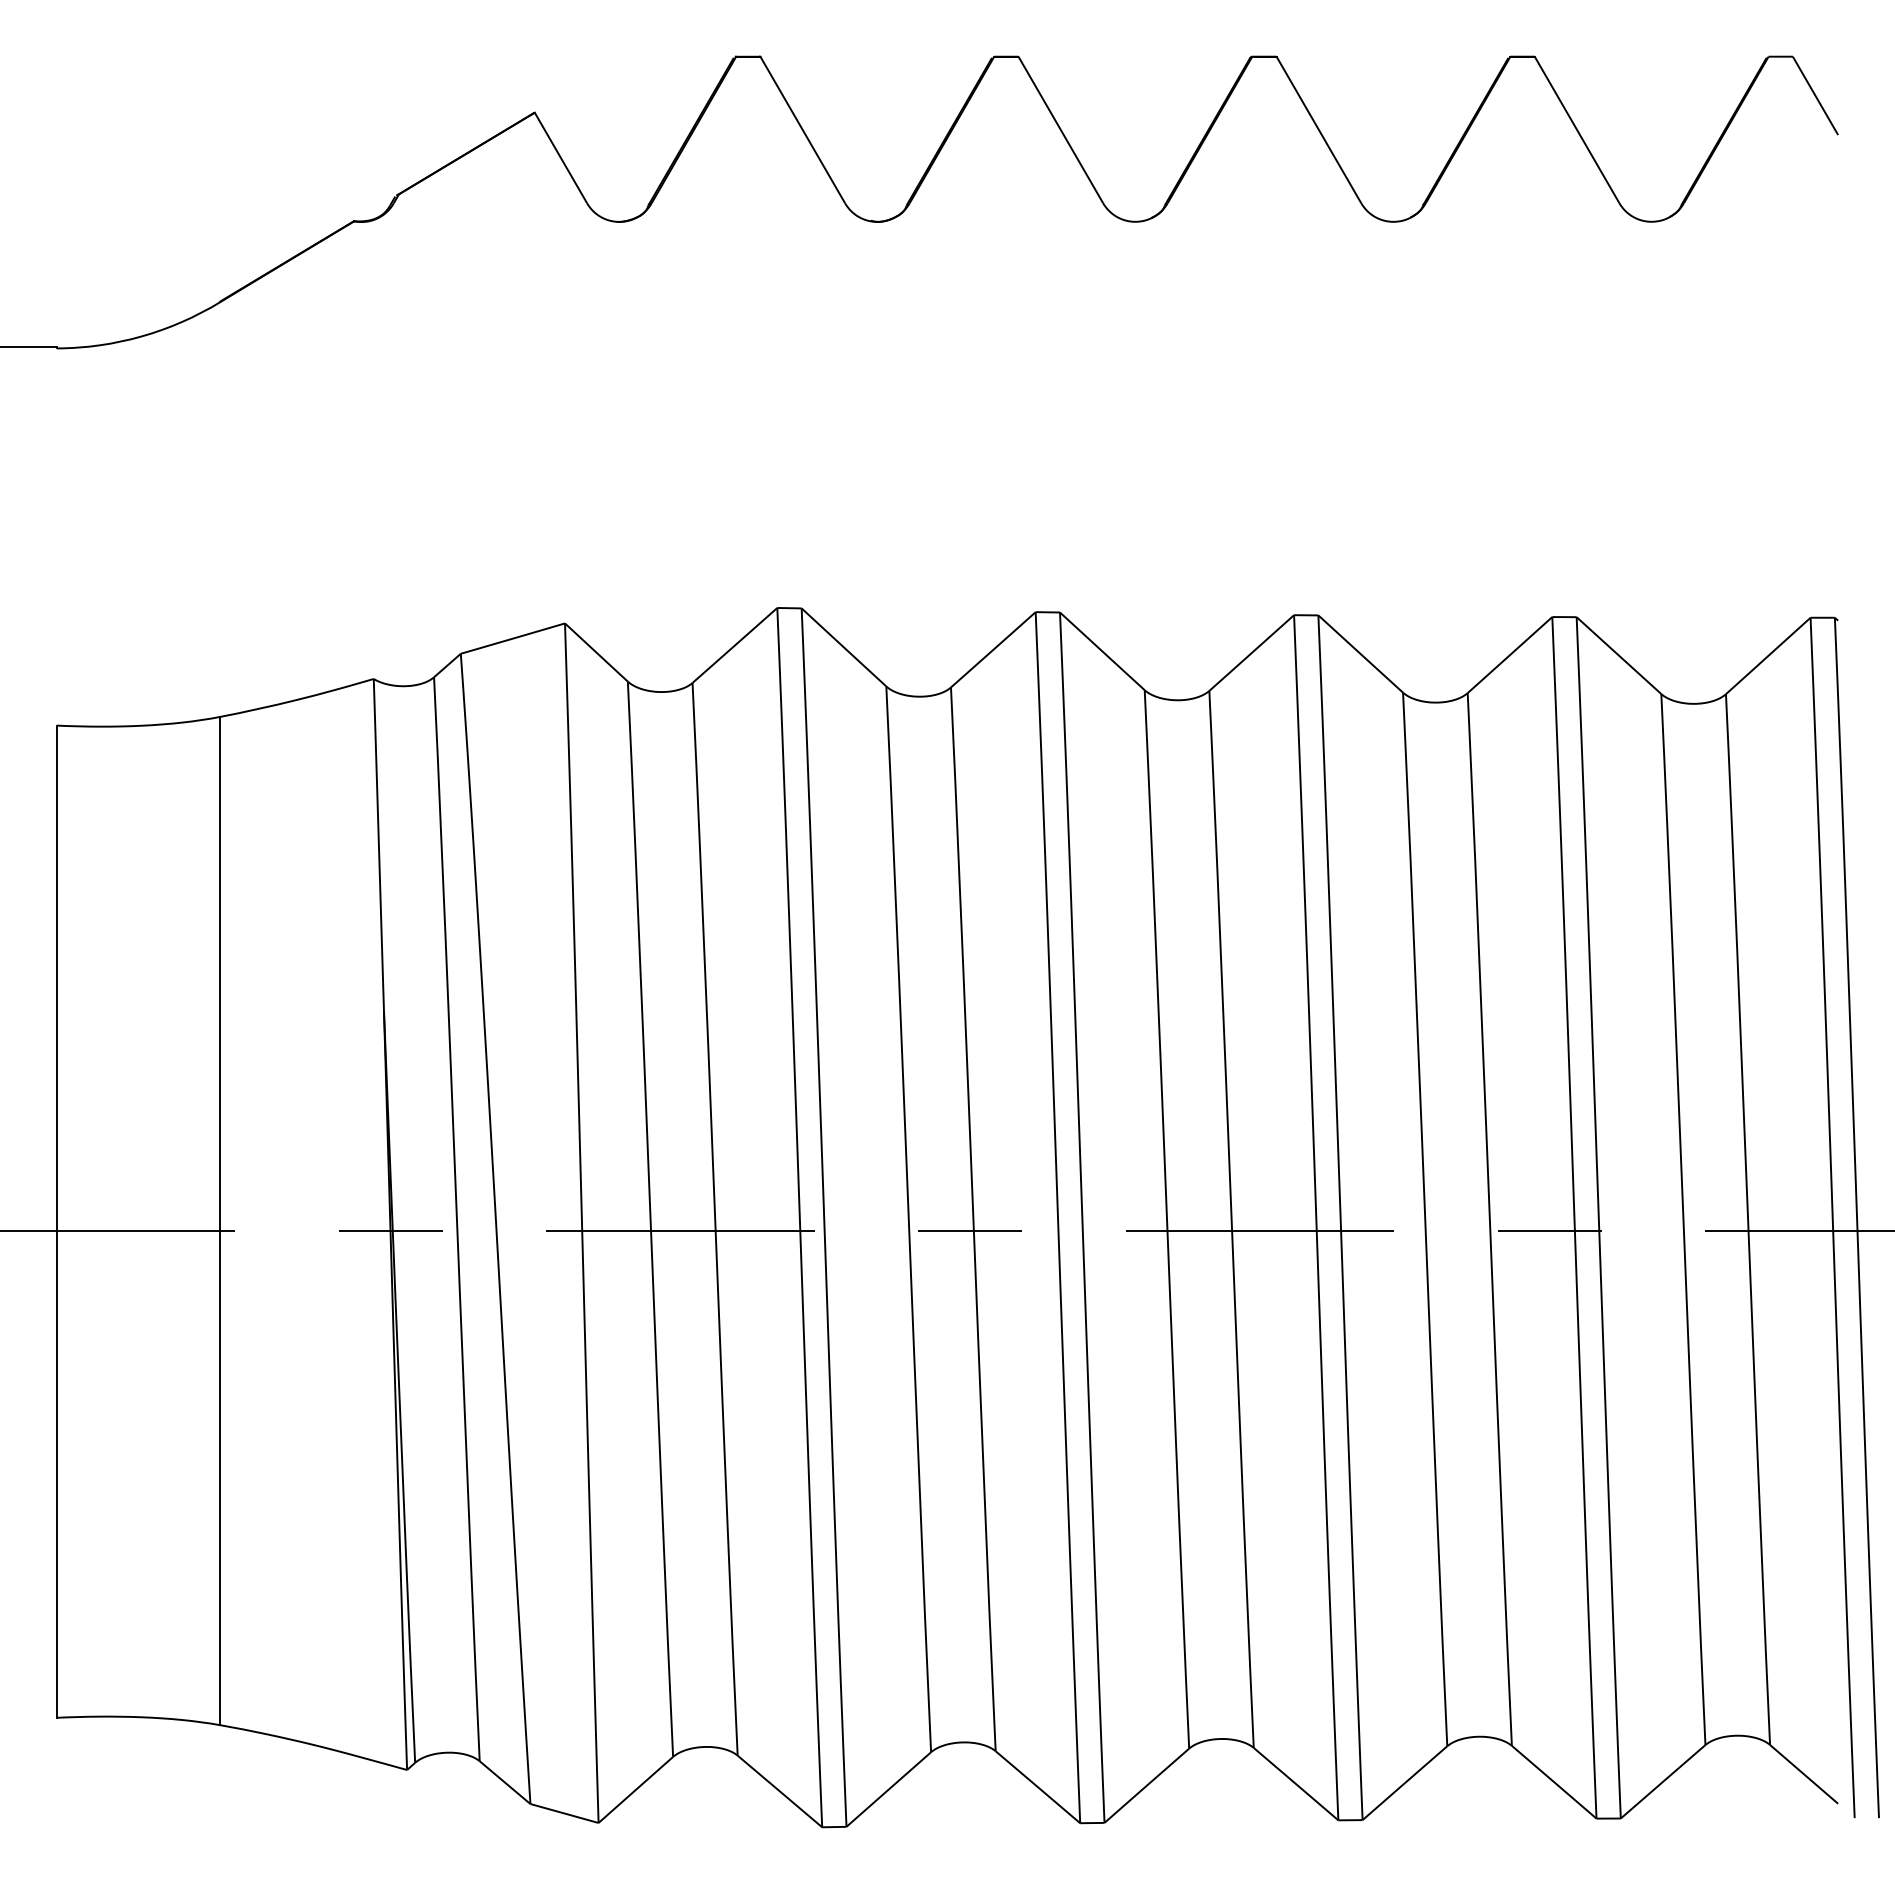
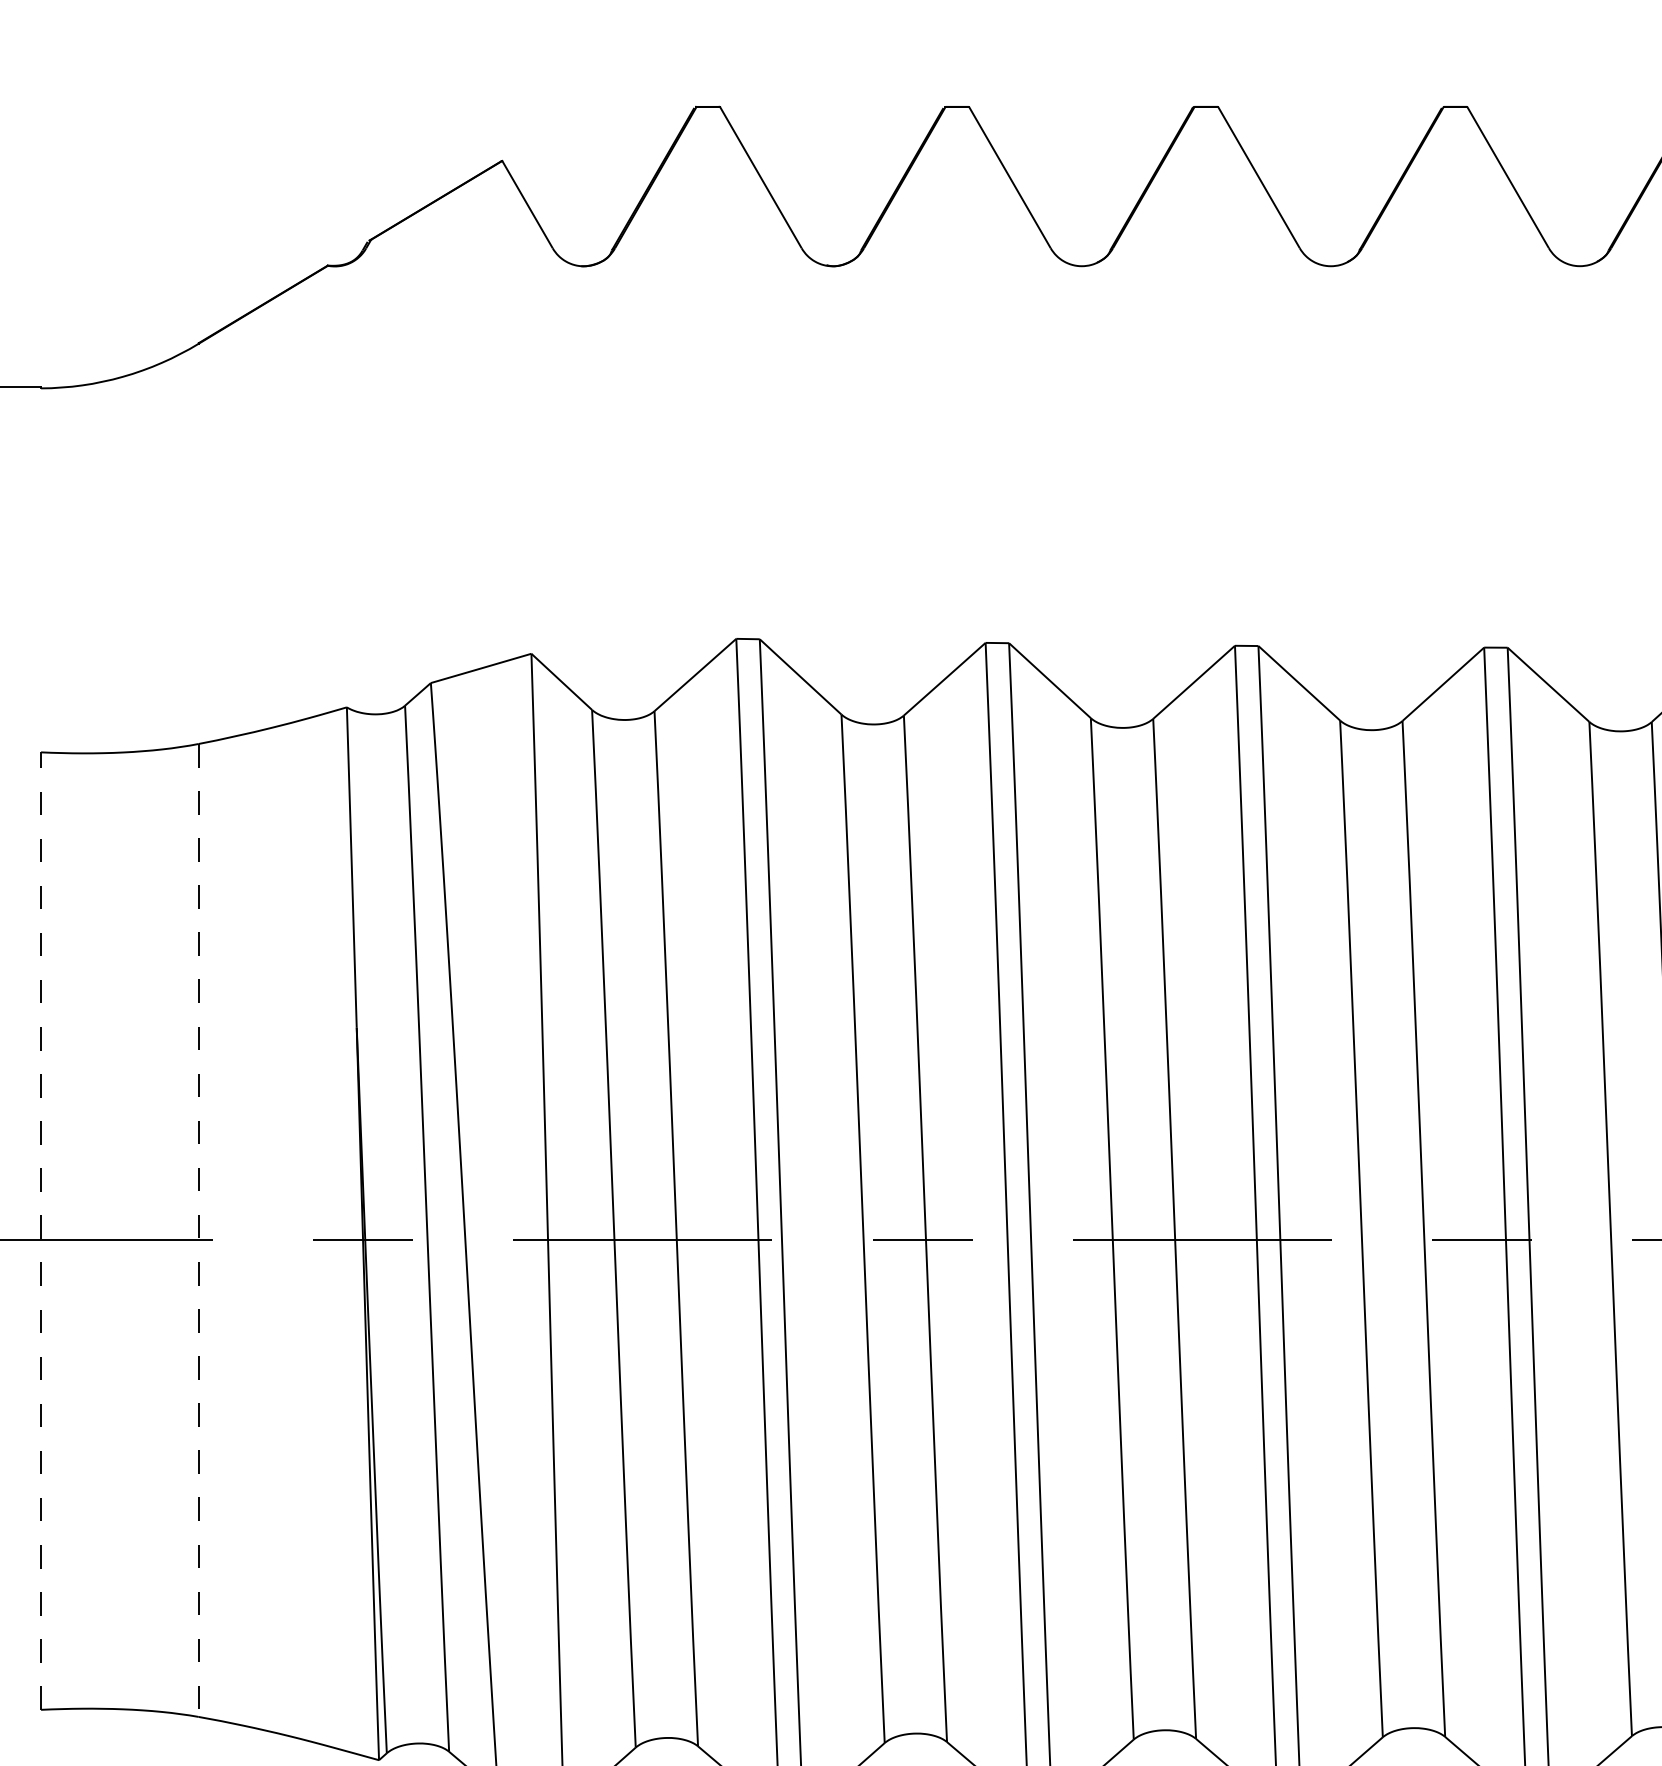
line: (56, 1221) -> (40, 1230), solid -> dashed
line: (220, 1221) -> (198, 1230), solid -> dashed

